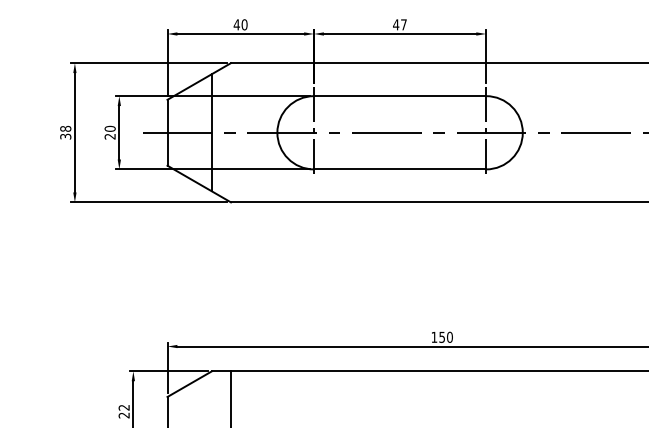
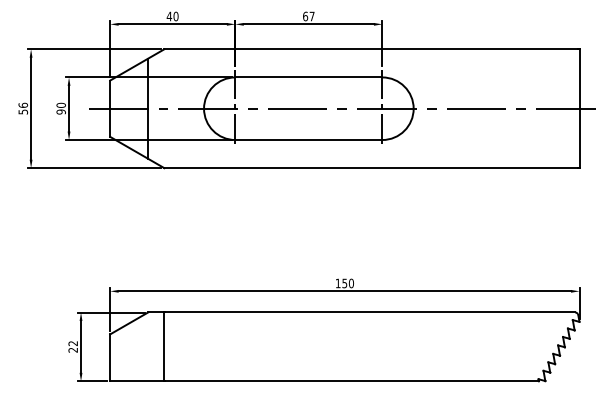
text: (396, 24) -> (305, 16), 47 -> 67
text: (64, 132) -> (22, 108), 38 -> 56
text: (109, 136) -> (60, 111), 20 -> 90

